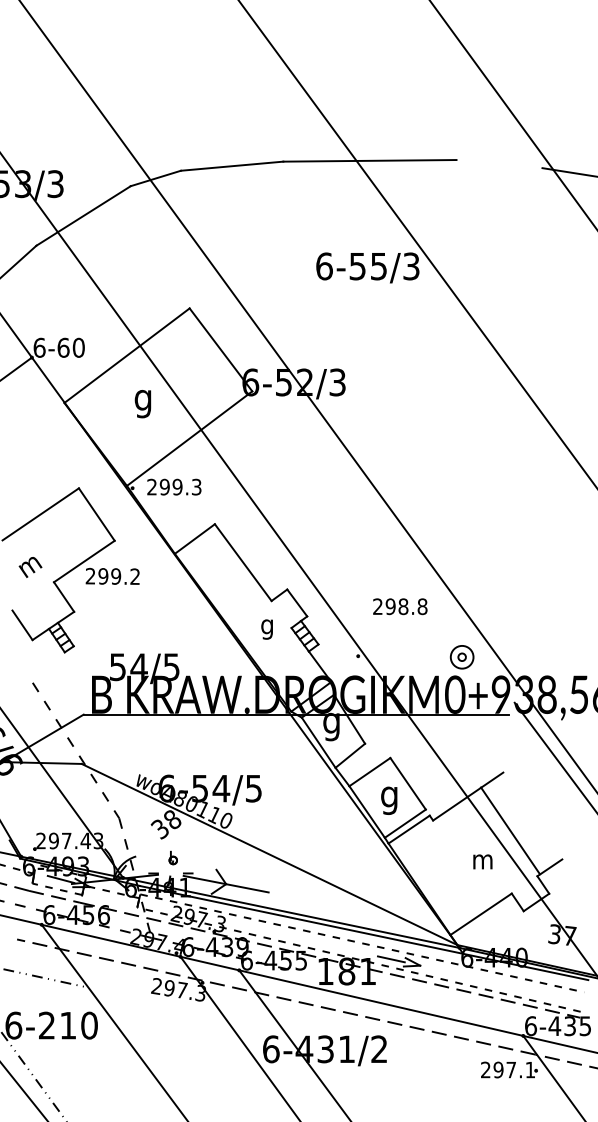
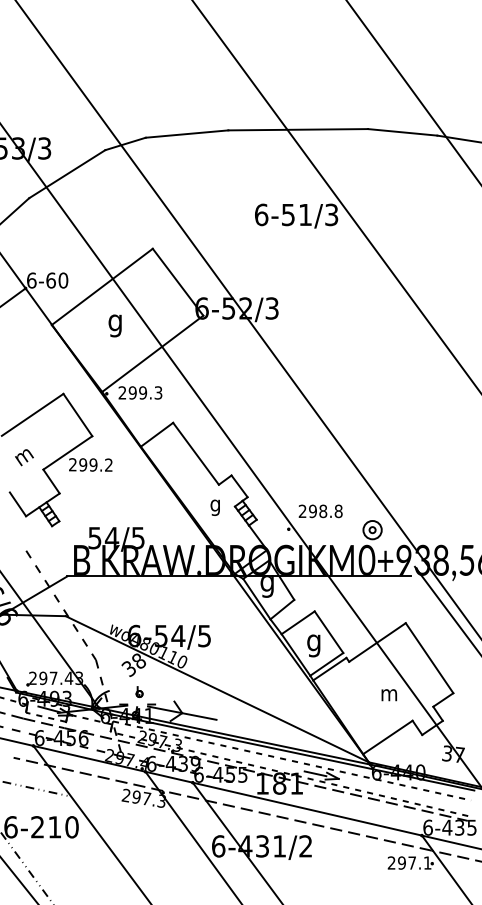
line: (499, 164) -> (402, 132), added
text: (378, 267) -> (305, 215), 6-55/3 -> 6-51/3
text: (400, 606) -> (320, 511), moved
line: (510, 831) -> (429, 658), moved

